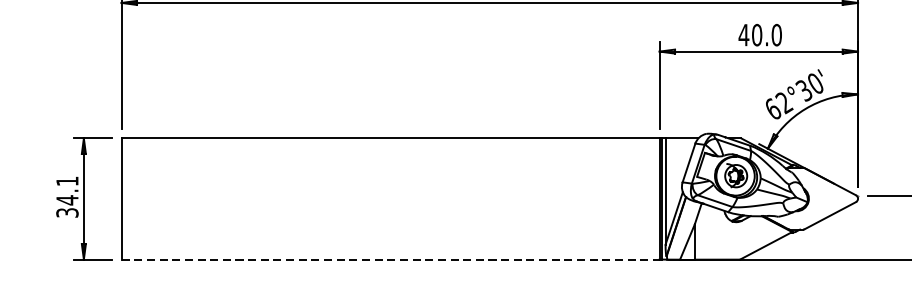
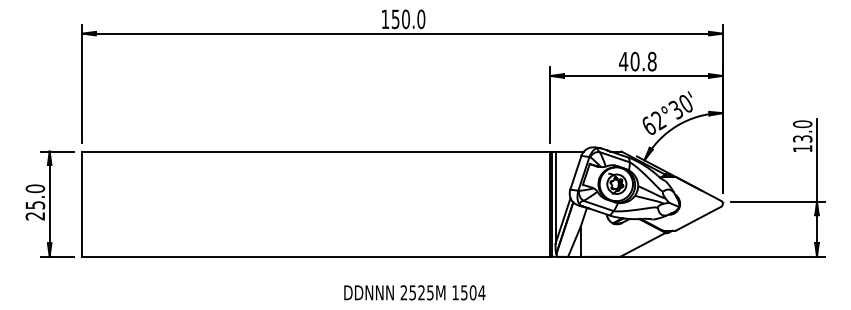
text: (775, 34) -> (651, 61), 40.0 -> 40.8
text: (67, 197) -> (35, 202), 34.1 -> 25.0
line: (390, 259) -> (316, 256), dashed -> solid

